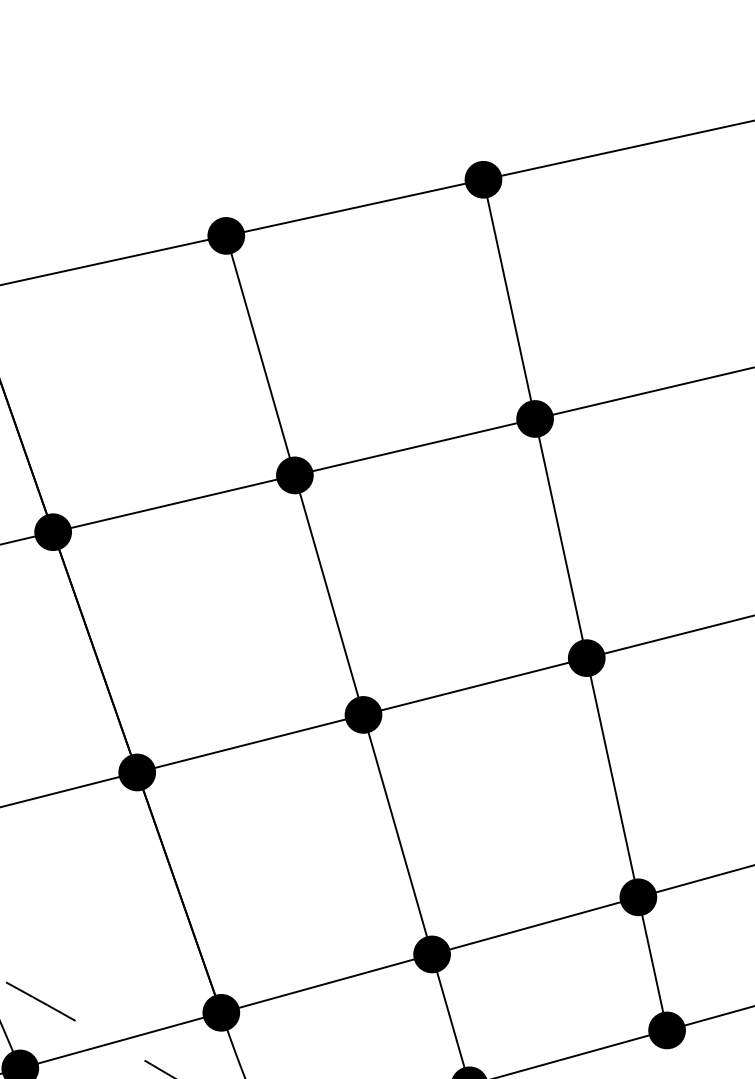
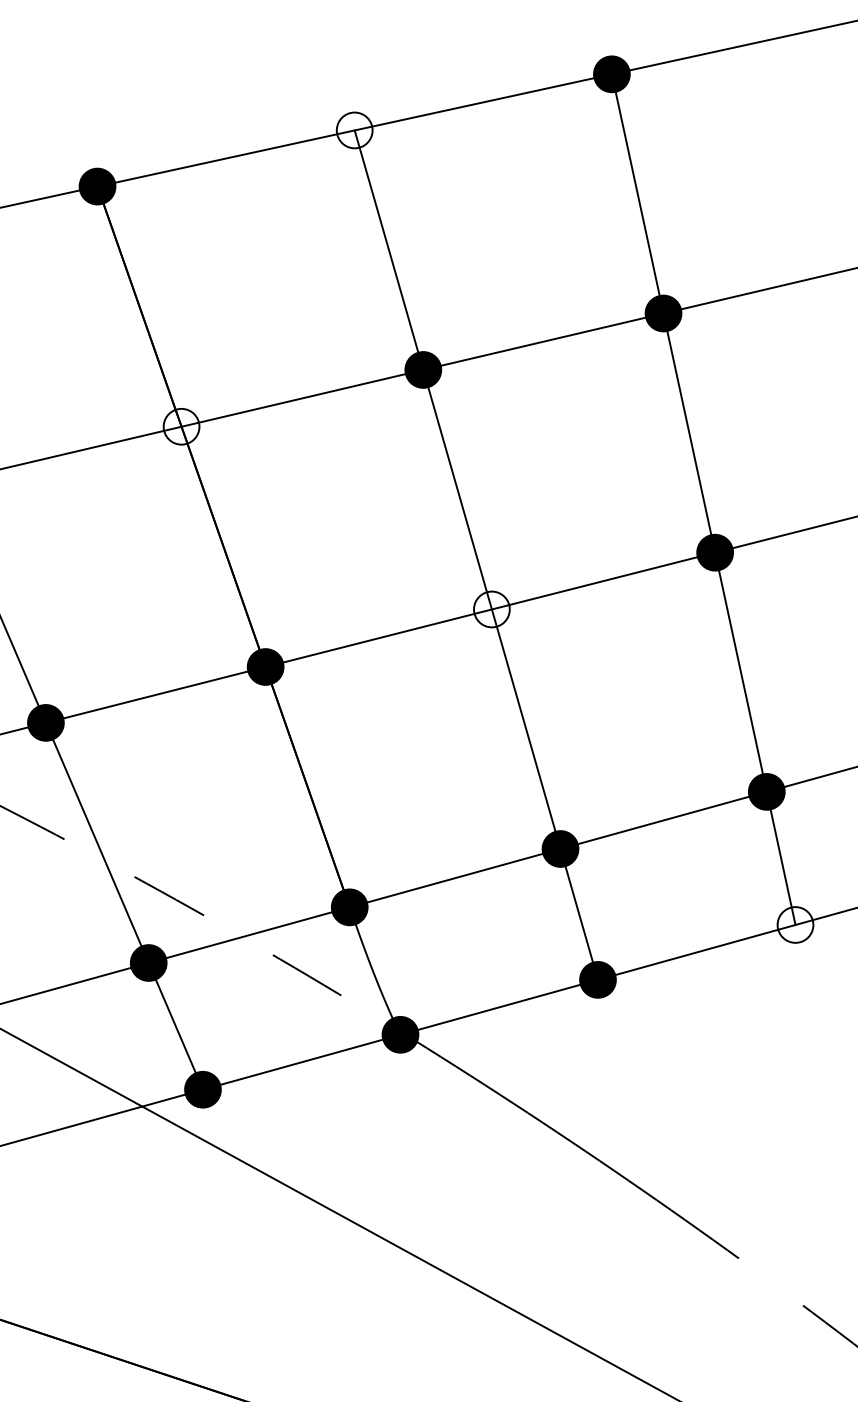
fill: (226, 235) -> (354, 130), removed
fill: (53, 531) -> (181, 426), removed
fill: (363, 714) -> (491, 609), removed
fill: (667, 1029) -> (795, 924), removed

